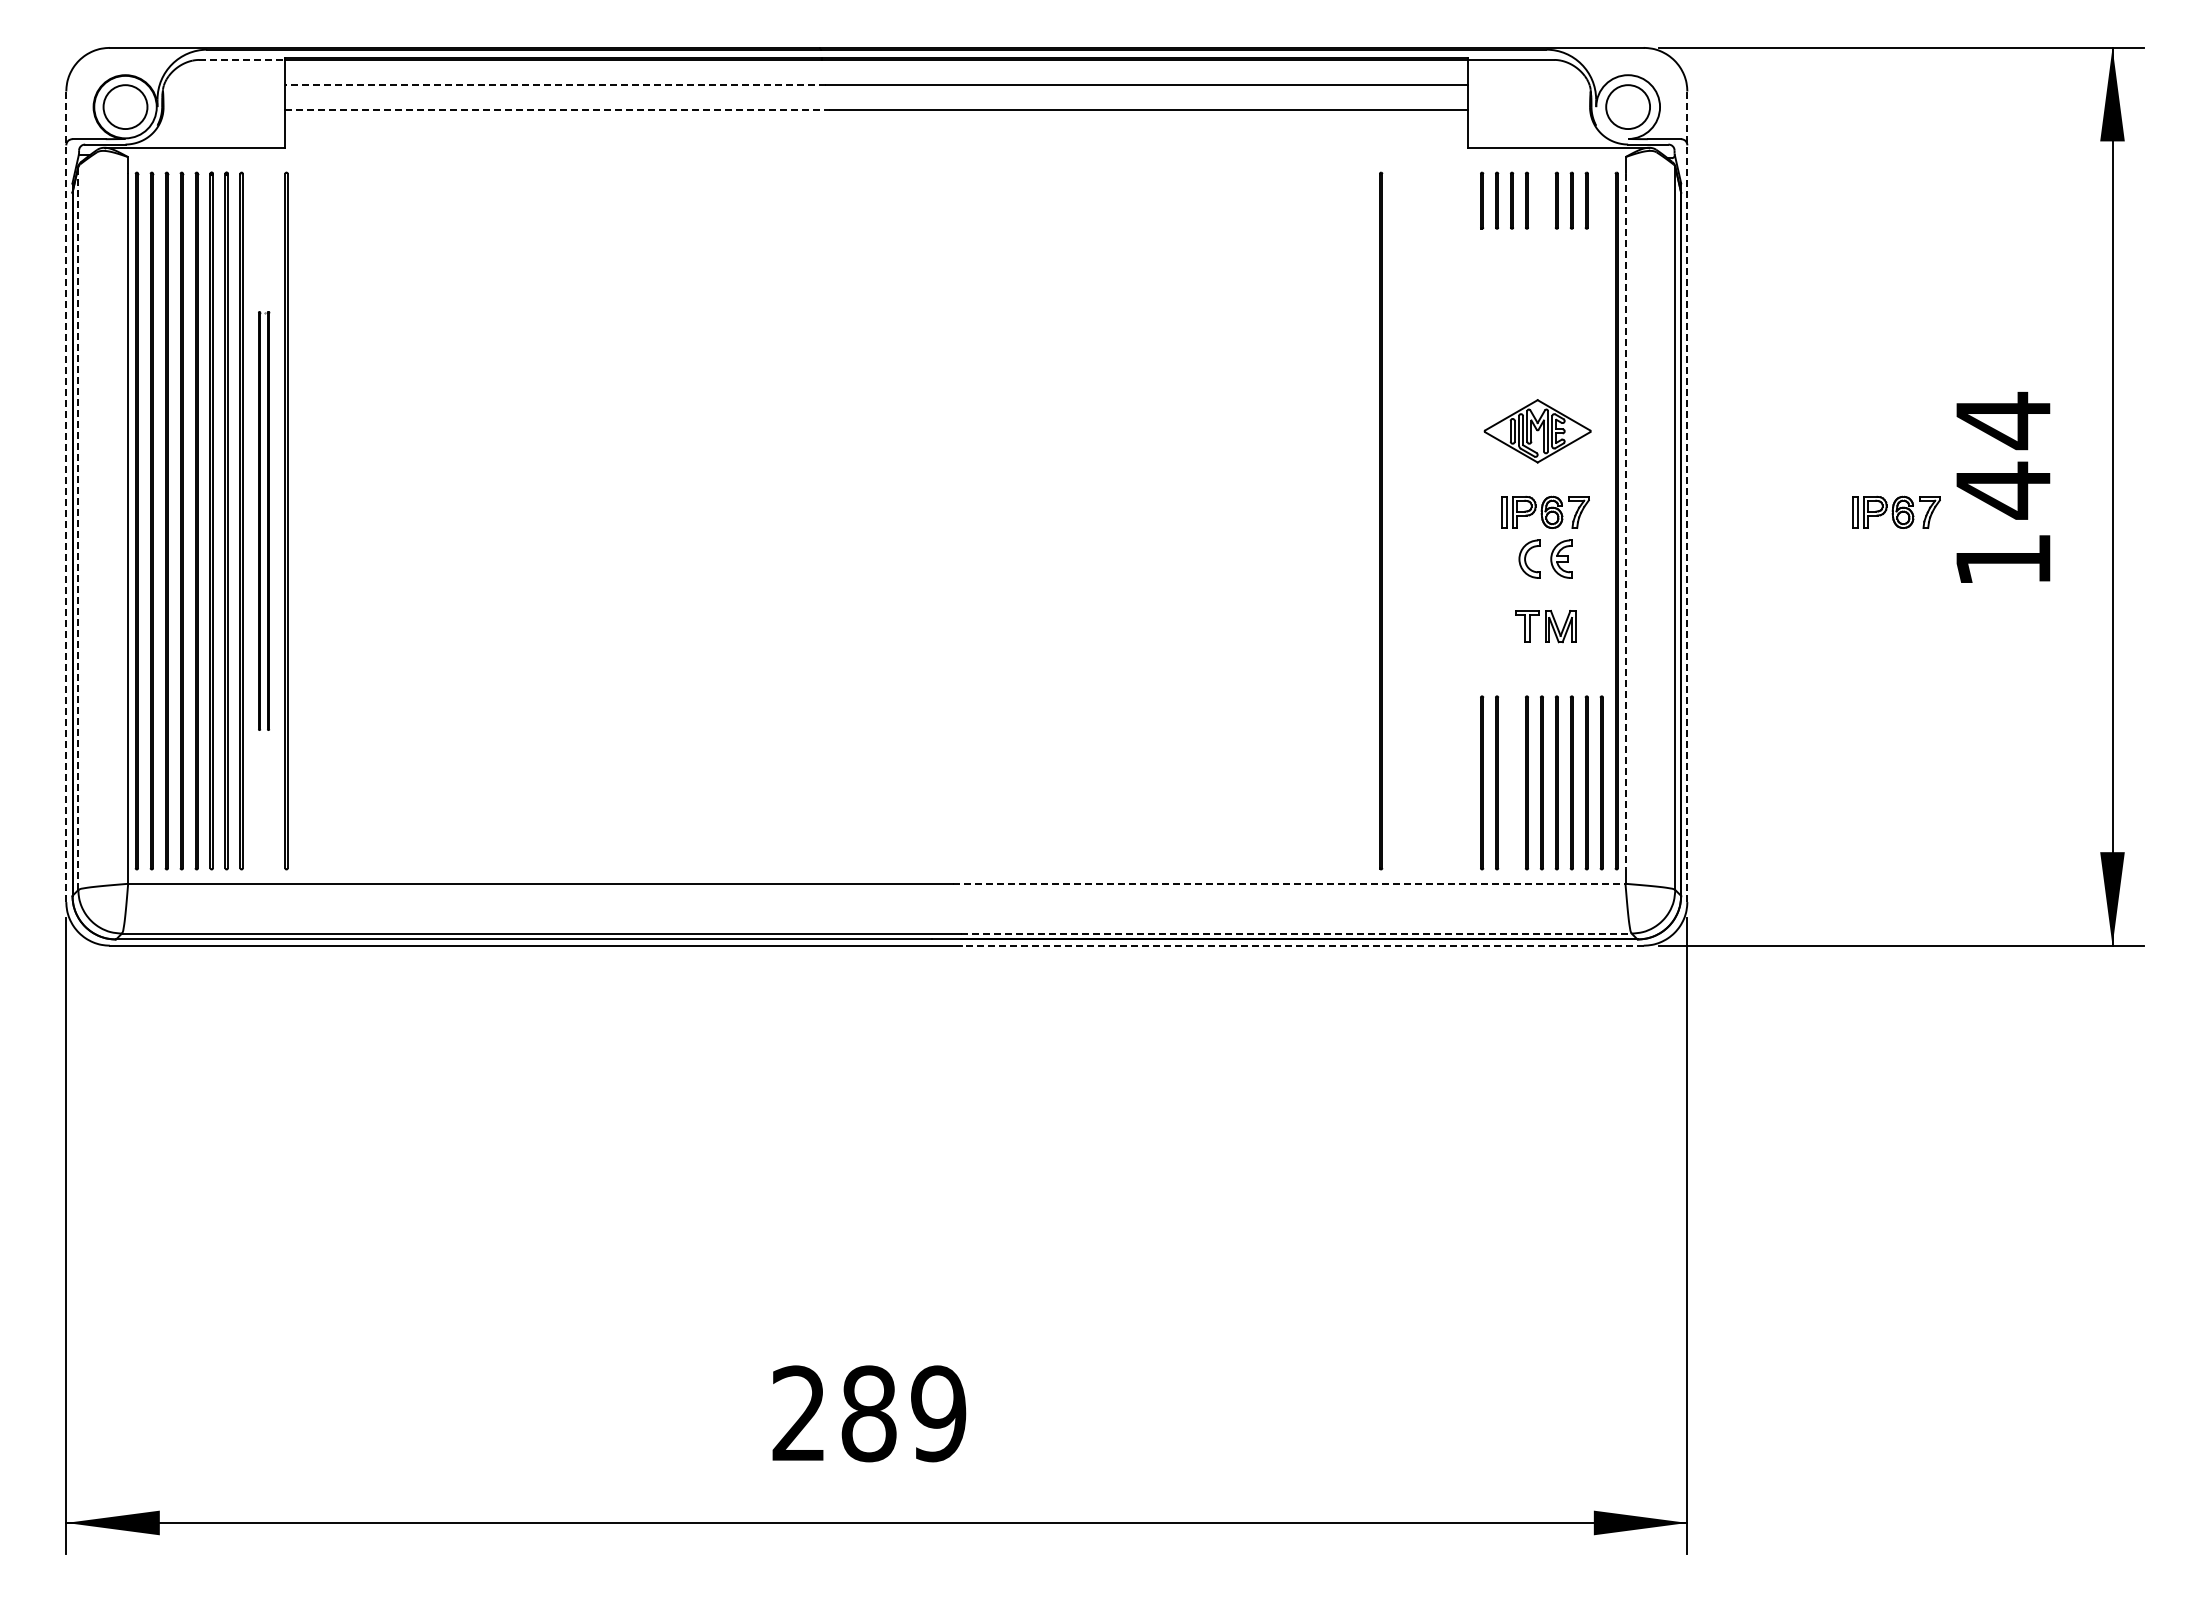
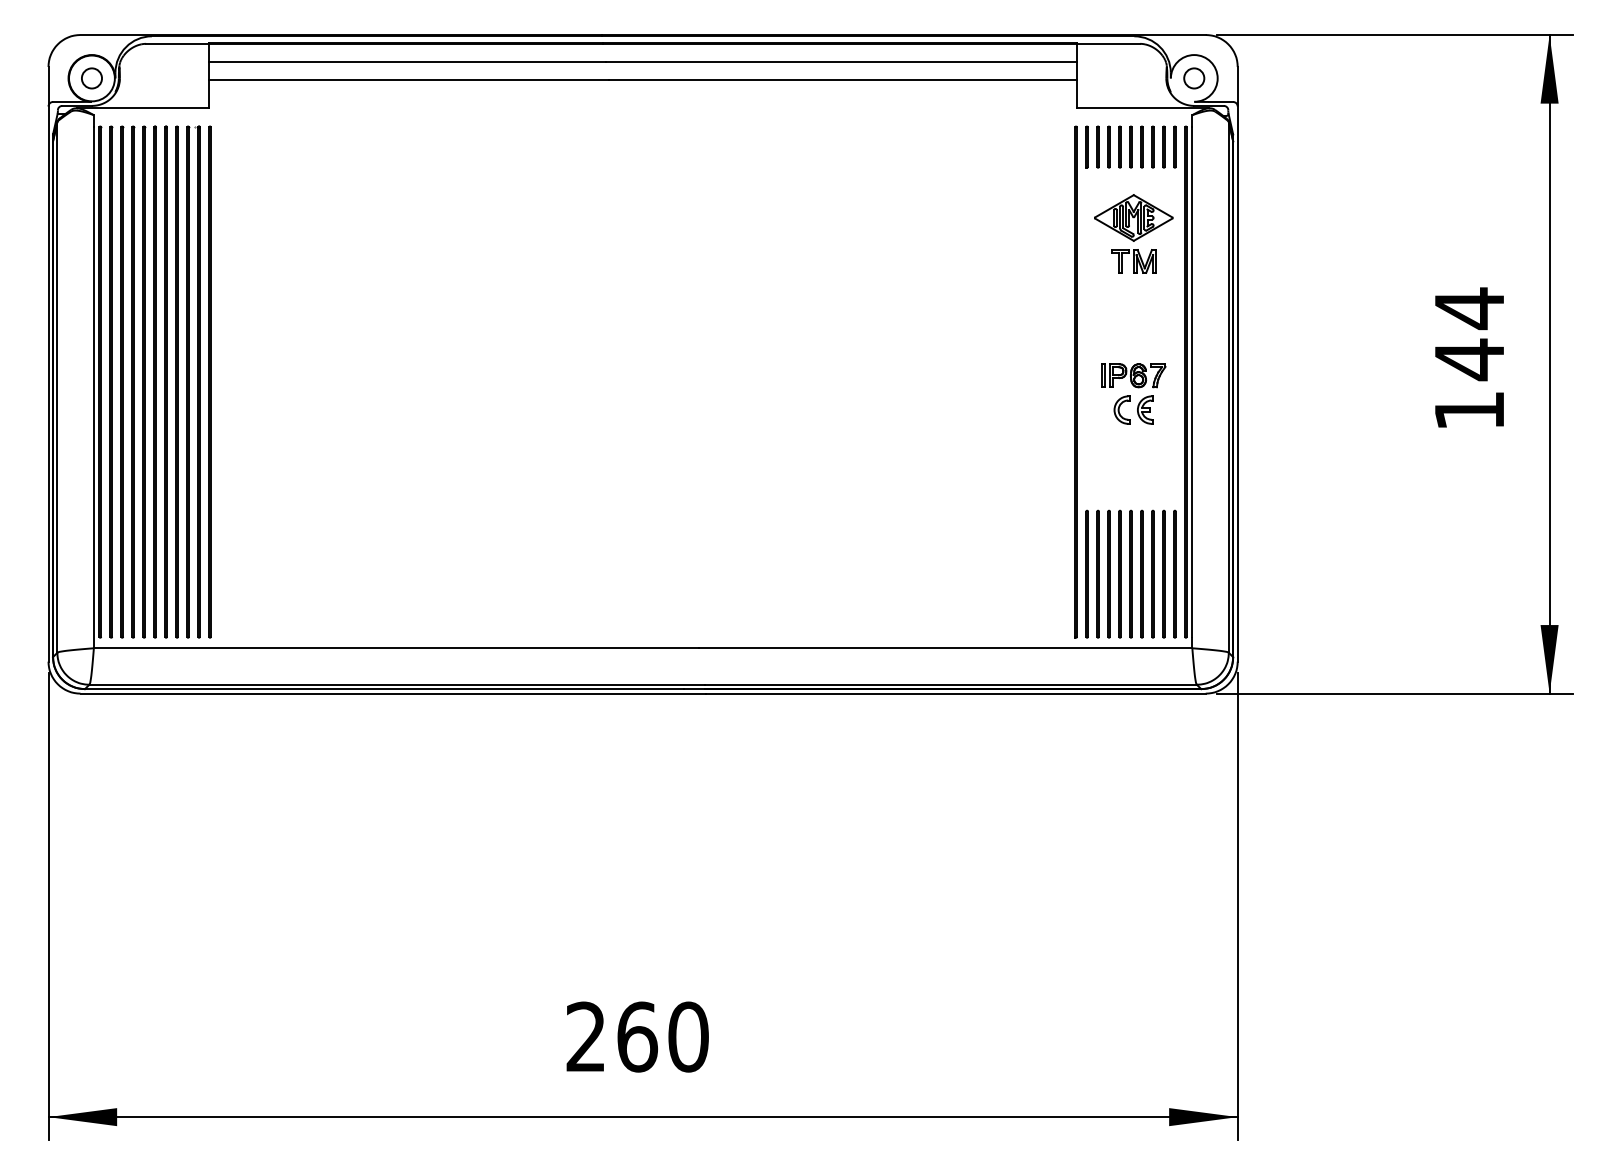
line: (242, 59) -> (177, 43), dashed -> solid
line: (555, 85) -> (407, 62), dashed -> solid
circle: (125, 106) -> (91, 78), size x0.62
circle: (1627, 106) -> (1193, 78), size x0.62
line: (558, 109) -> (409, 80), dashed -> solid
line: (1541, 200) -> (1130, 146), added
line: (1601, 200) -> (1174, 146), added
part: (1537, 431) -> (1133, 218), moved
line: (66, 496) -> (48, 364), dashed -> solid
line: (1687, 496) -> (1237, 364), dashed -> solid
part: (1896, 511) -> (1391, 375), removed
part: (263, 520) -> (193, 381), size x1.67
line: (1381, 520) -> (1076, 381), moved
line: (1625, 521) -> (1192, 382), dashed -> solid
line: (78, 528) -> (57, 387), dashed -> solid
part: (1545, 626) -> (1133, 261), moved
line: (1512, 782) -> (1109, 573), added
line: (1289, 883) -> (945, 648), dashed -> solid
line: (1296, 933) -> (950, 684), dashed -> solid
line: (1303, 945) -> (956, 693), dashed -> solid
text: (903, 1413) -> (662, 1036), 289 -> 260

